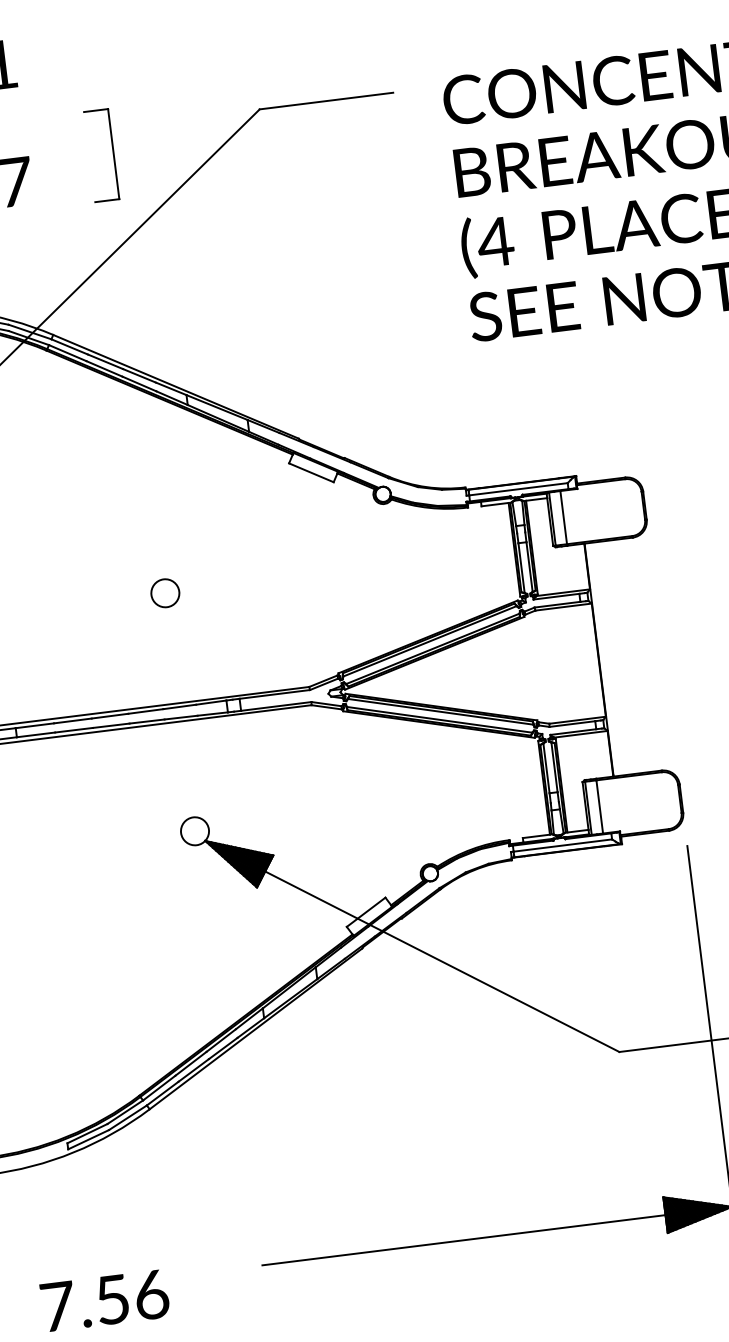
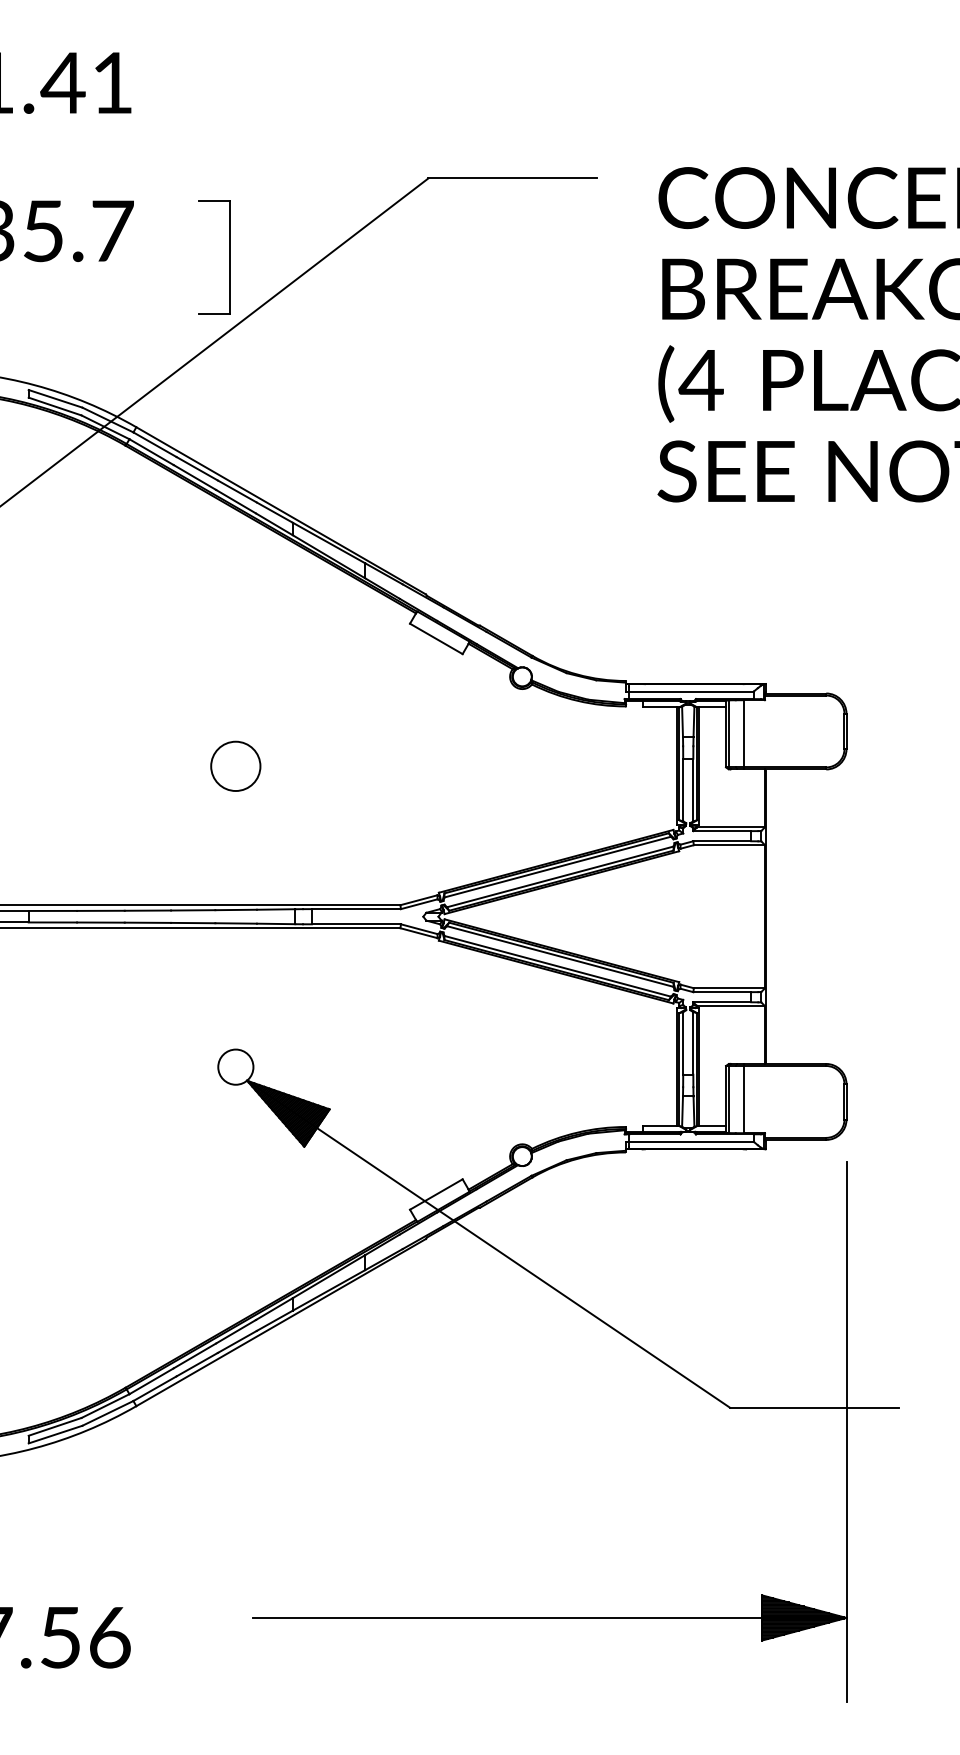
part: (113, 154) -> (229, 257), moved
circle: (165, 592) -> (235, 765), size x1.4

